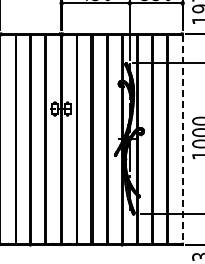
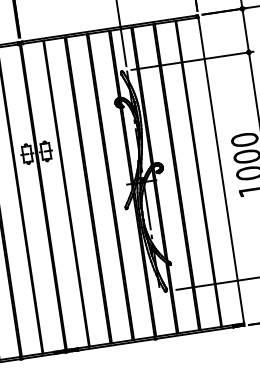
line: (182, 139) -> (221, 170), dashed -> solid

